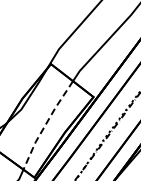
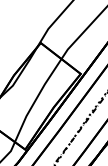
line: (46, 124) -> (36, 99), dashed -> solid

